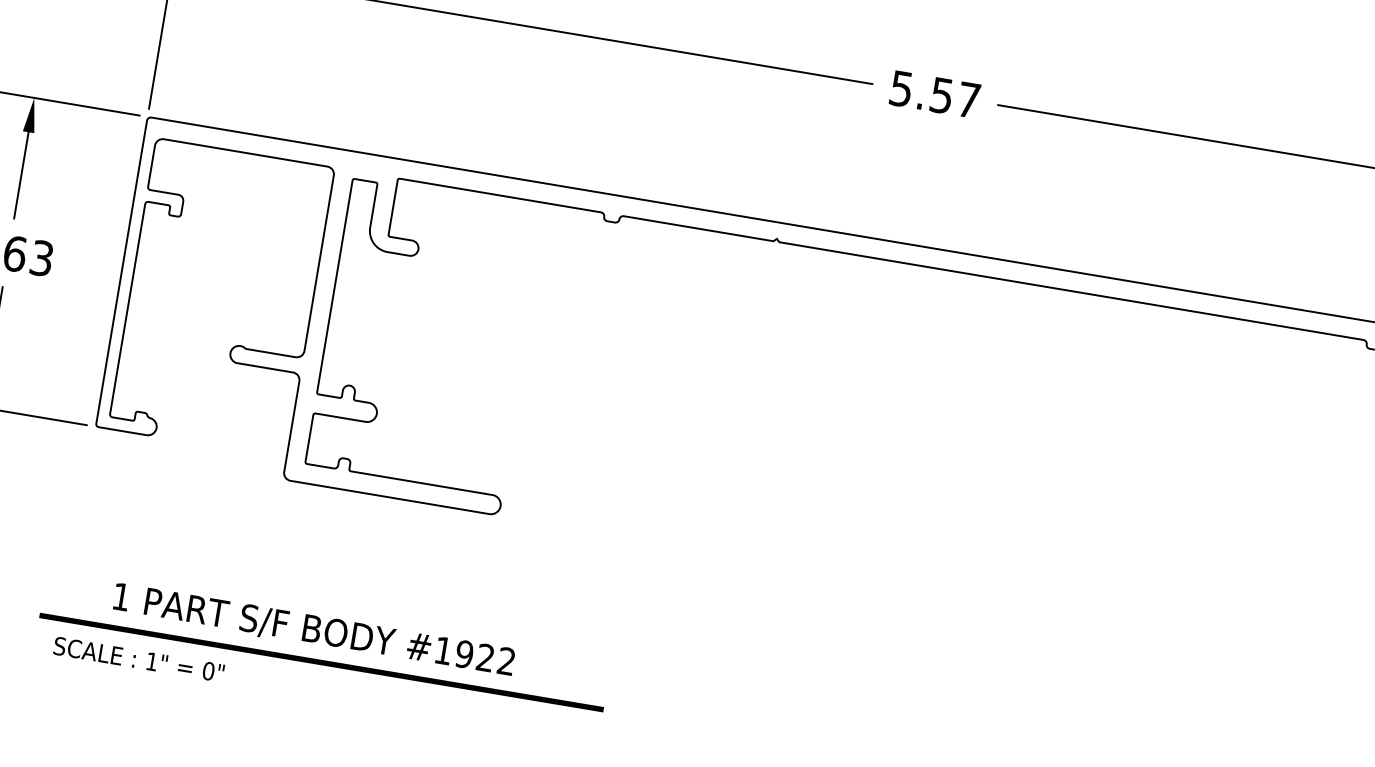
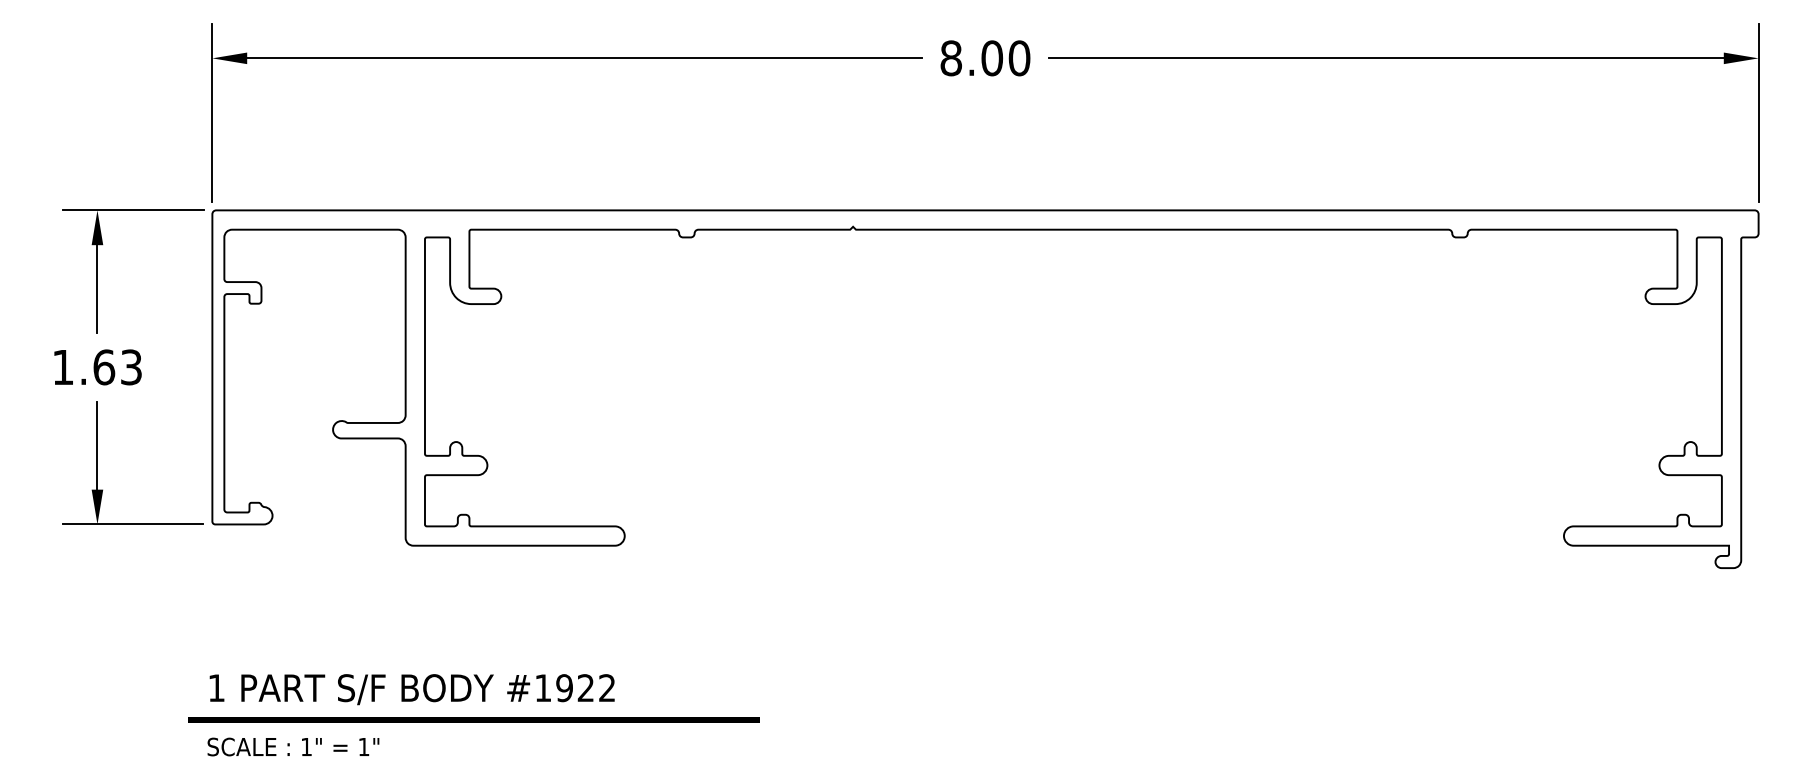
text: (935, 94) -> (985, 58), 5.57 -> 8.00
text: (313, 630) -> (411, 689), moved
text: (208, 670) -> (363, 746), 0" -> 1"

